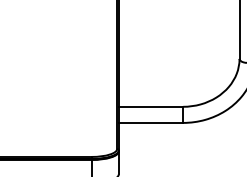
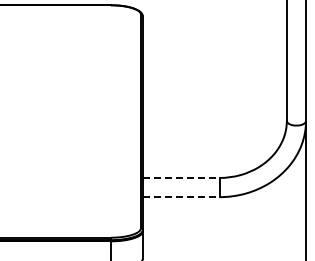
line: (151, 106) -> (181, 177), solid -> dashed
line: (151, 123) -> (181, 197), solid -> dashed

